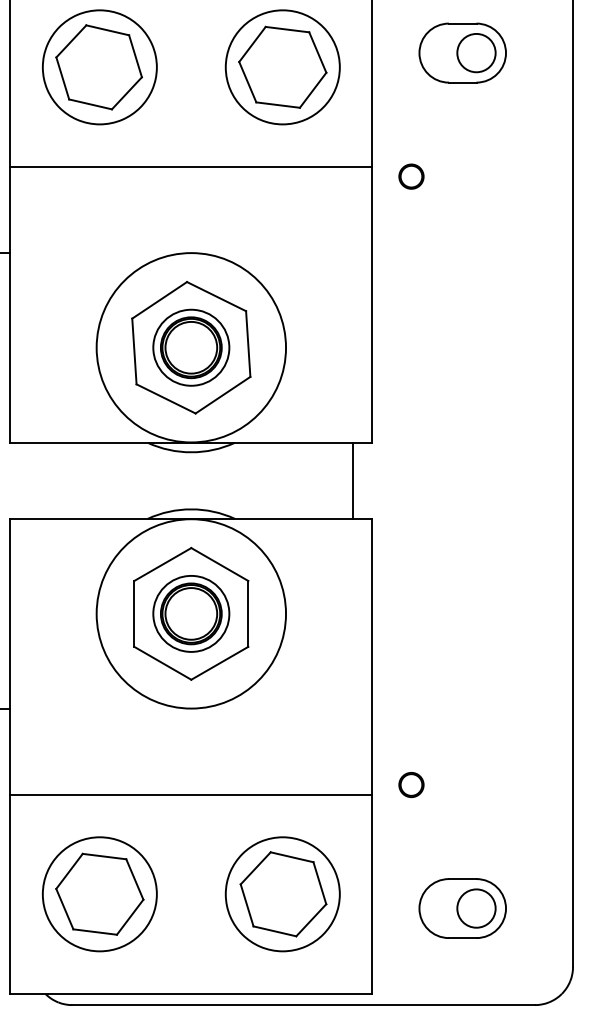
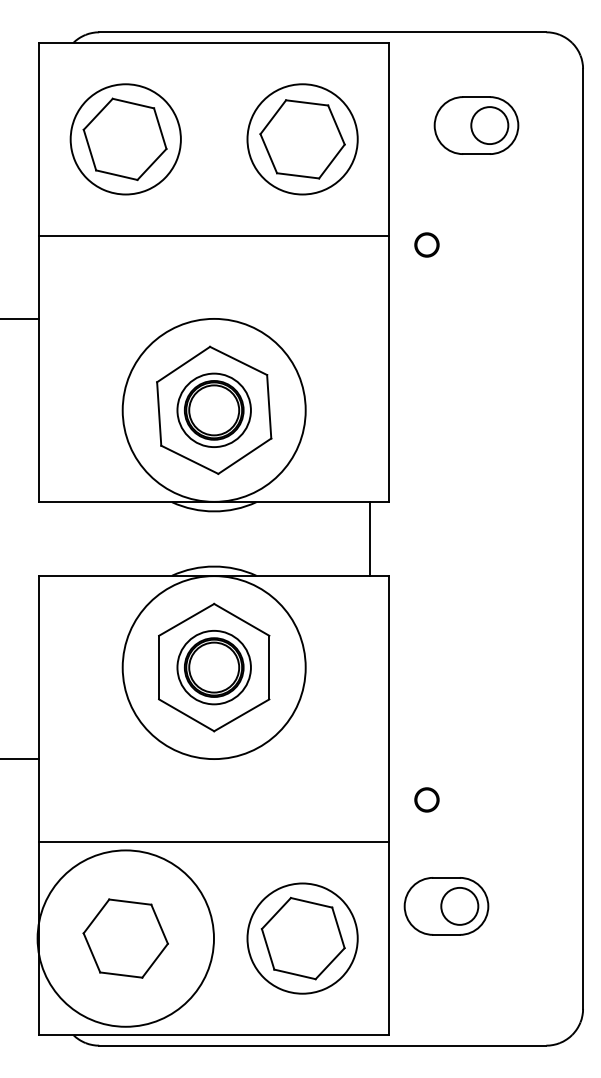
circle: (410, 784) -> (426, 799), moved
circle: (99, 894) -> (125, 938), size x1.6
part: (462, 908) -> (446, 906), moved

